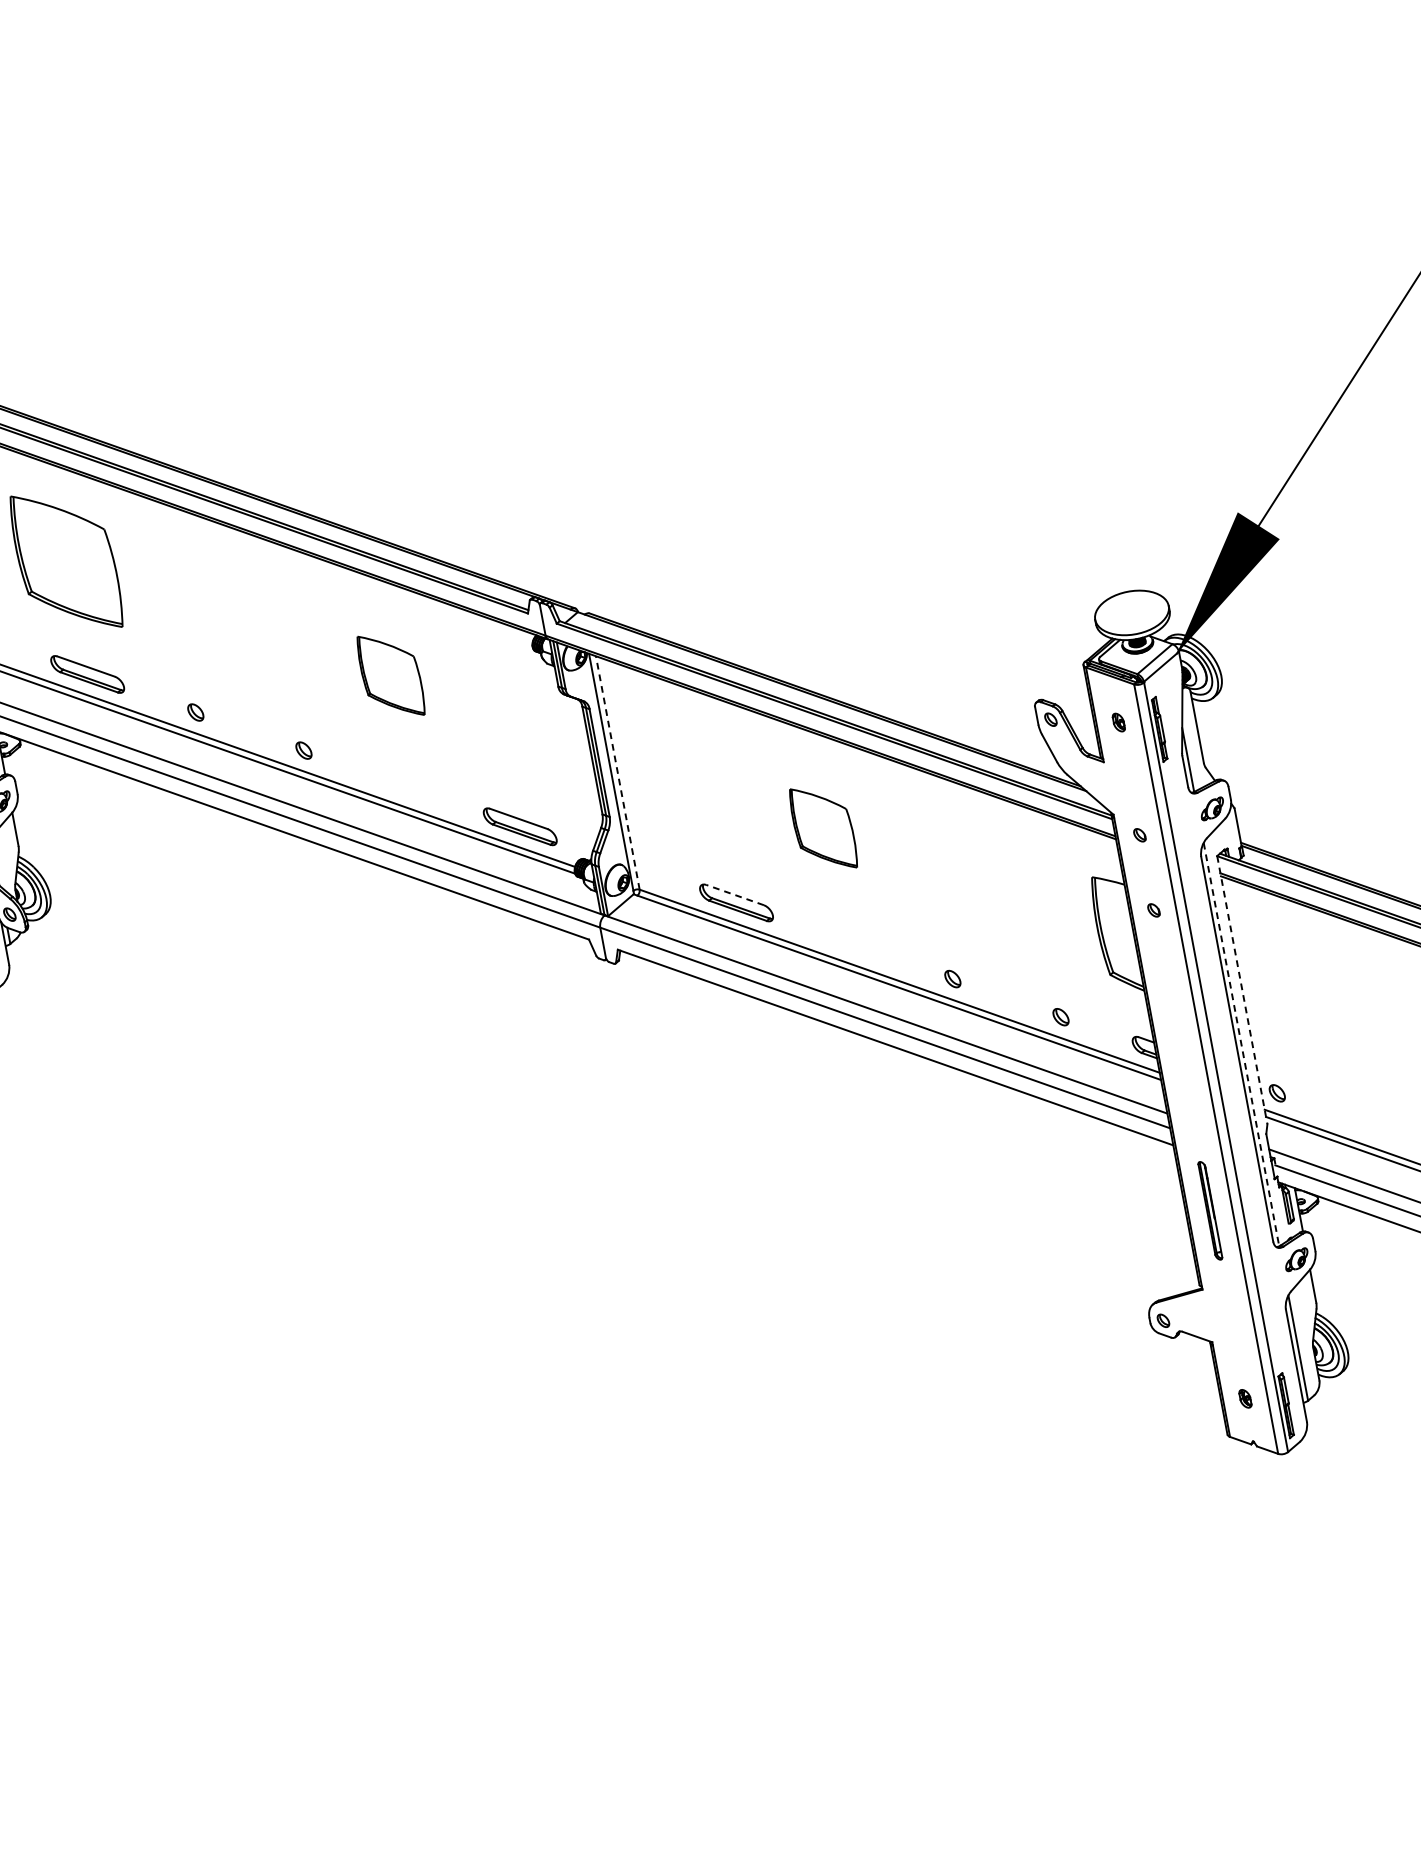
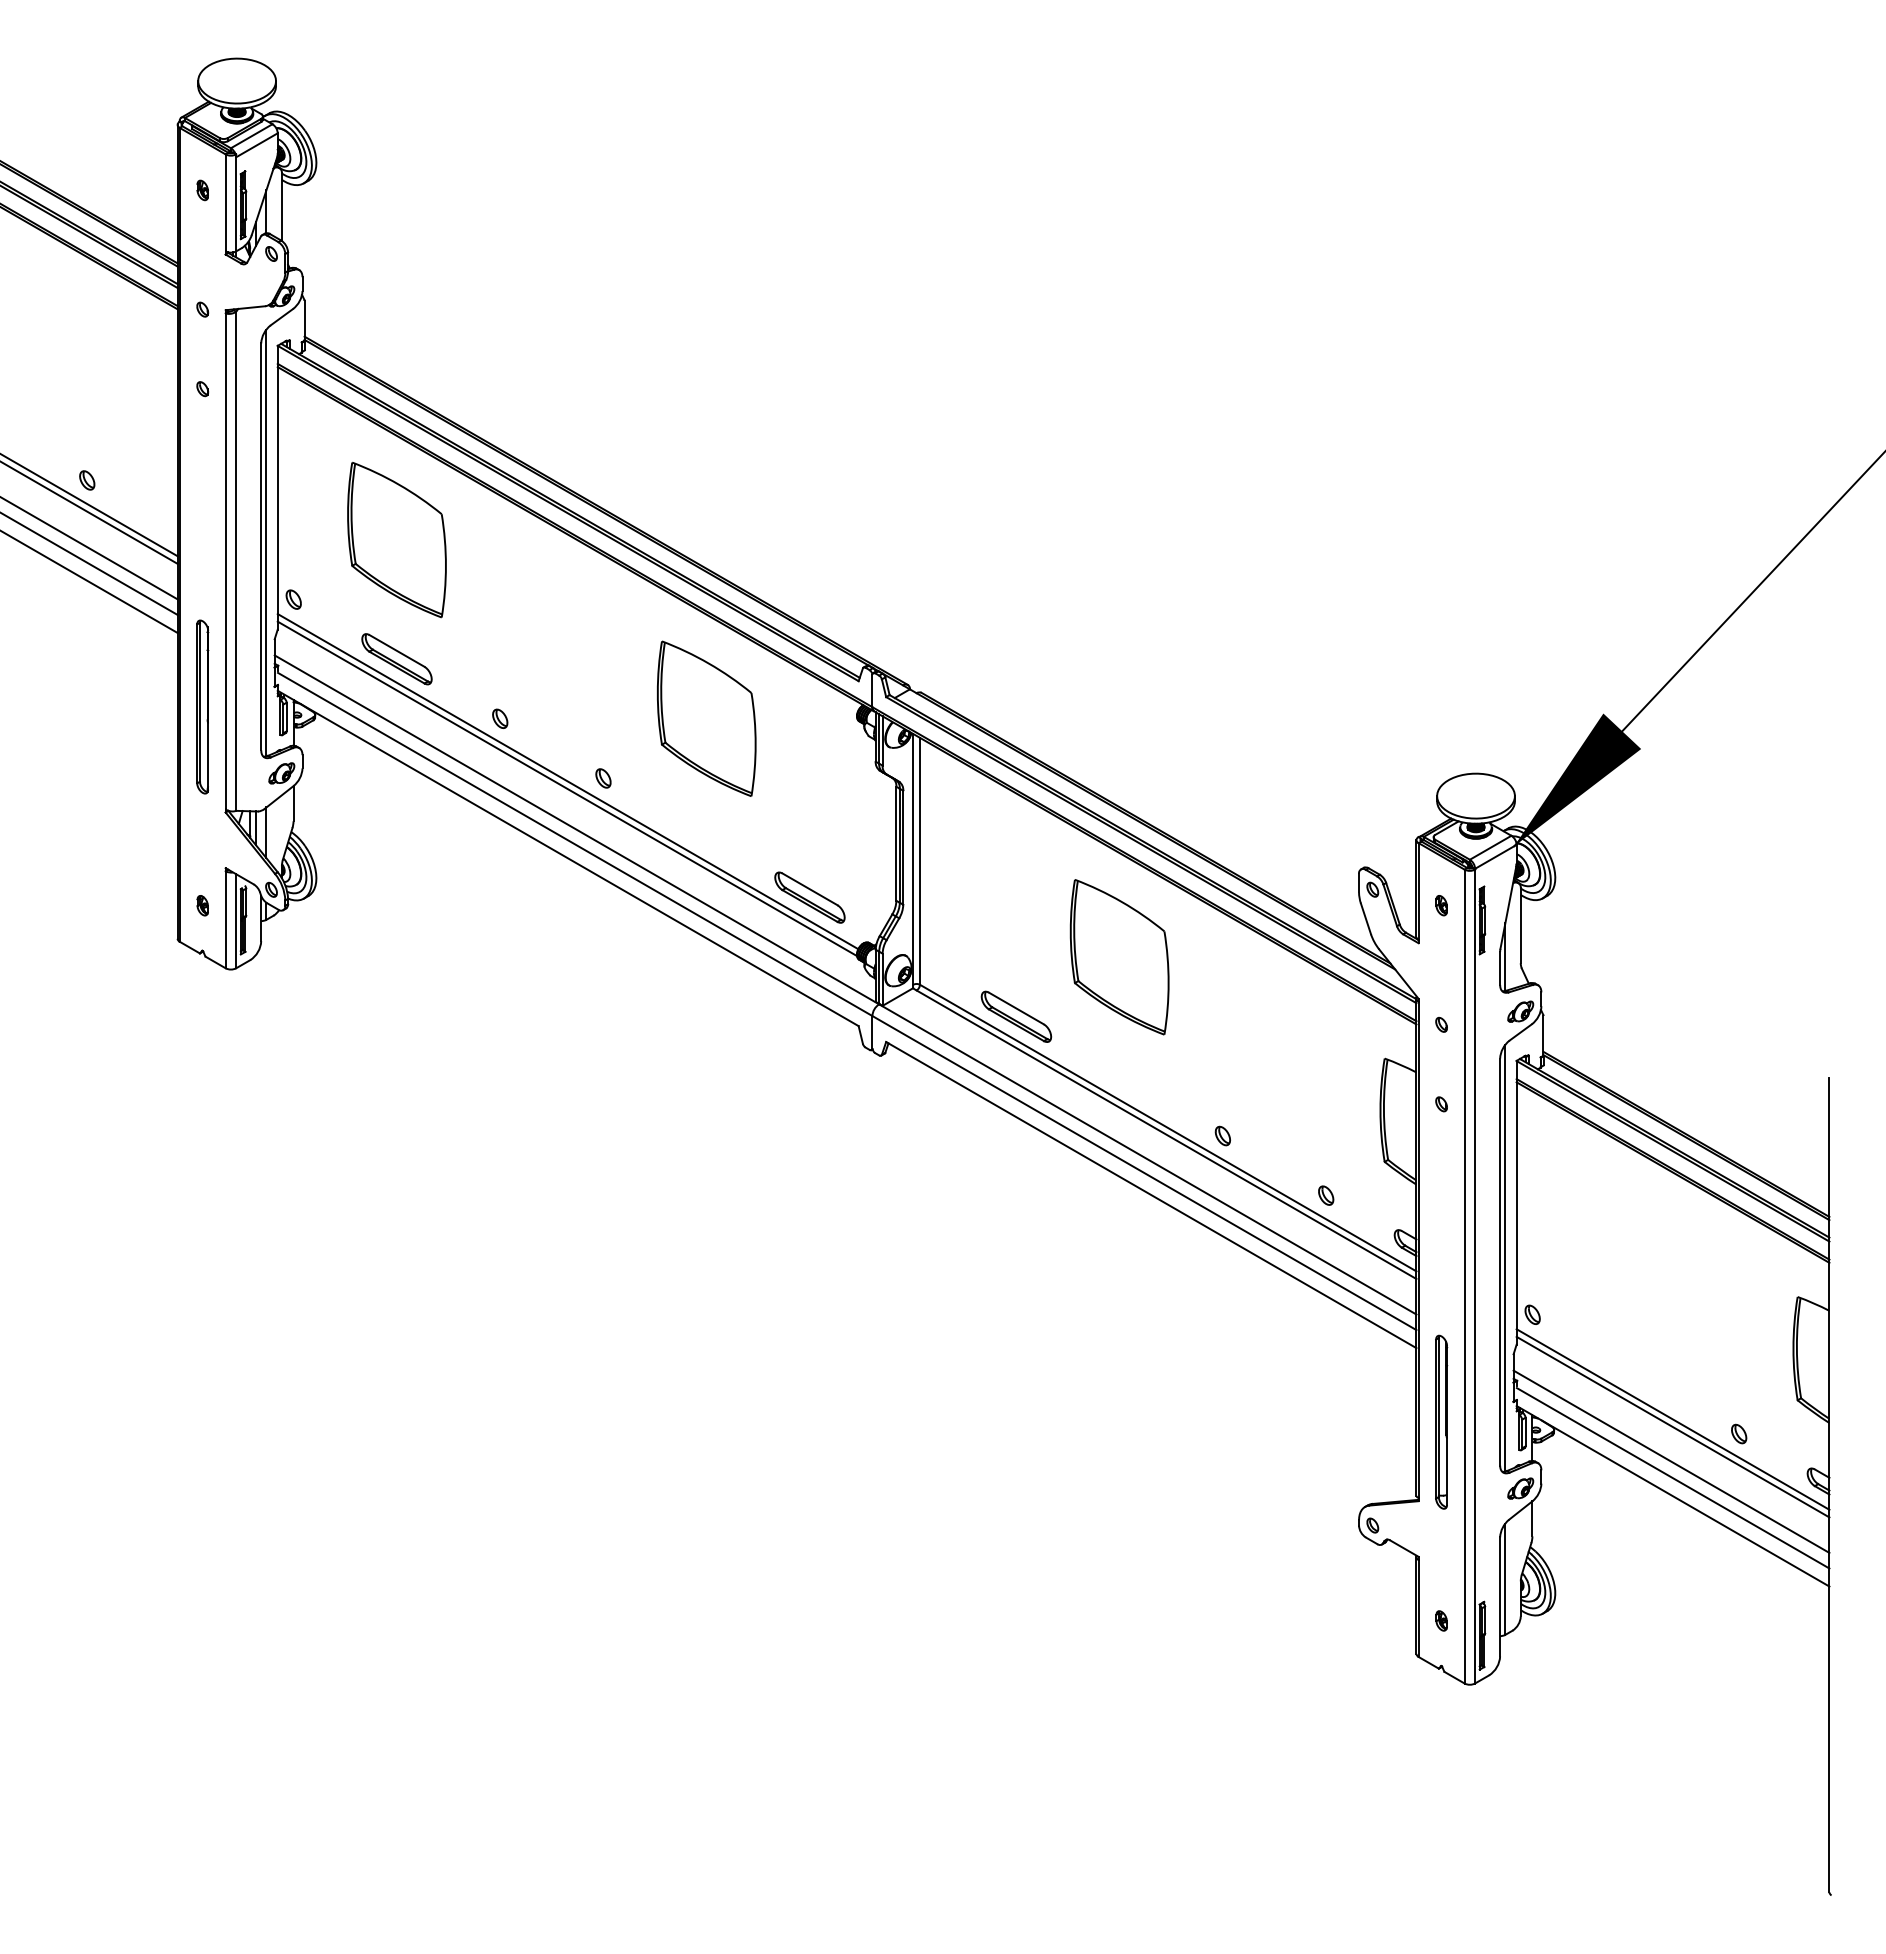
part: (390, 675) -> (706, 718), size x1.67
line: (617, 772) -> (919, 860), dashed -> solid
part: (823, 828) -> (1119, 957), size x1.67
line: (735, 895) -> (1016, 1008), dashed -> solid
line: (1242, 989) -> (1516, 1202), dashed -> solid
line: (1241, 1044) -> (1505, 1258), dashed -> solid
part: (1209, 1210) -> (1441, 1421), size x1.67

